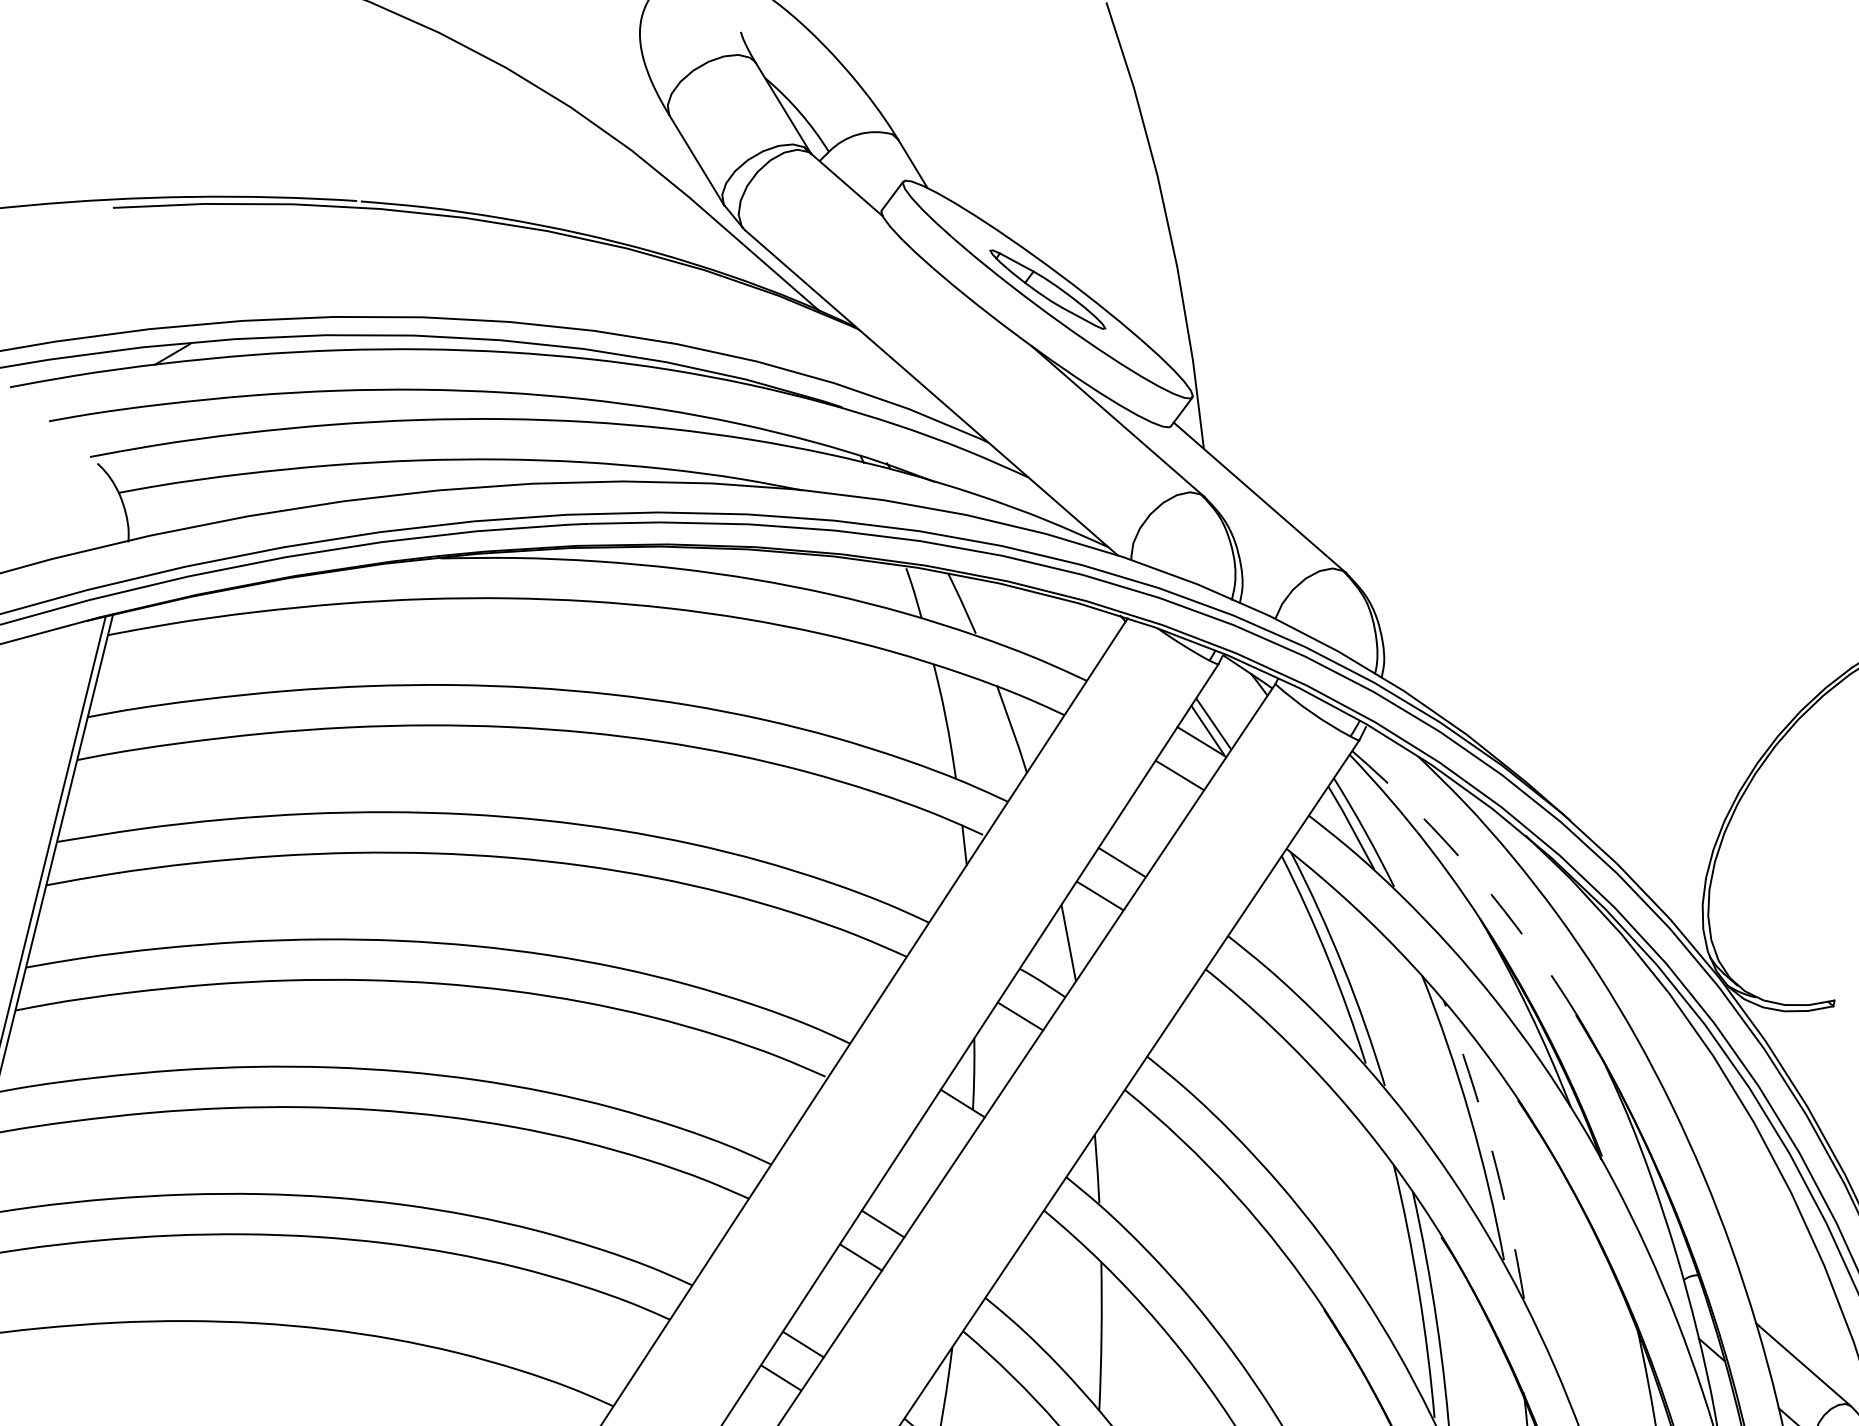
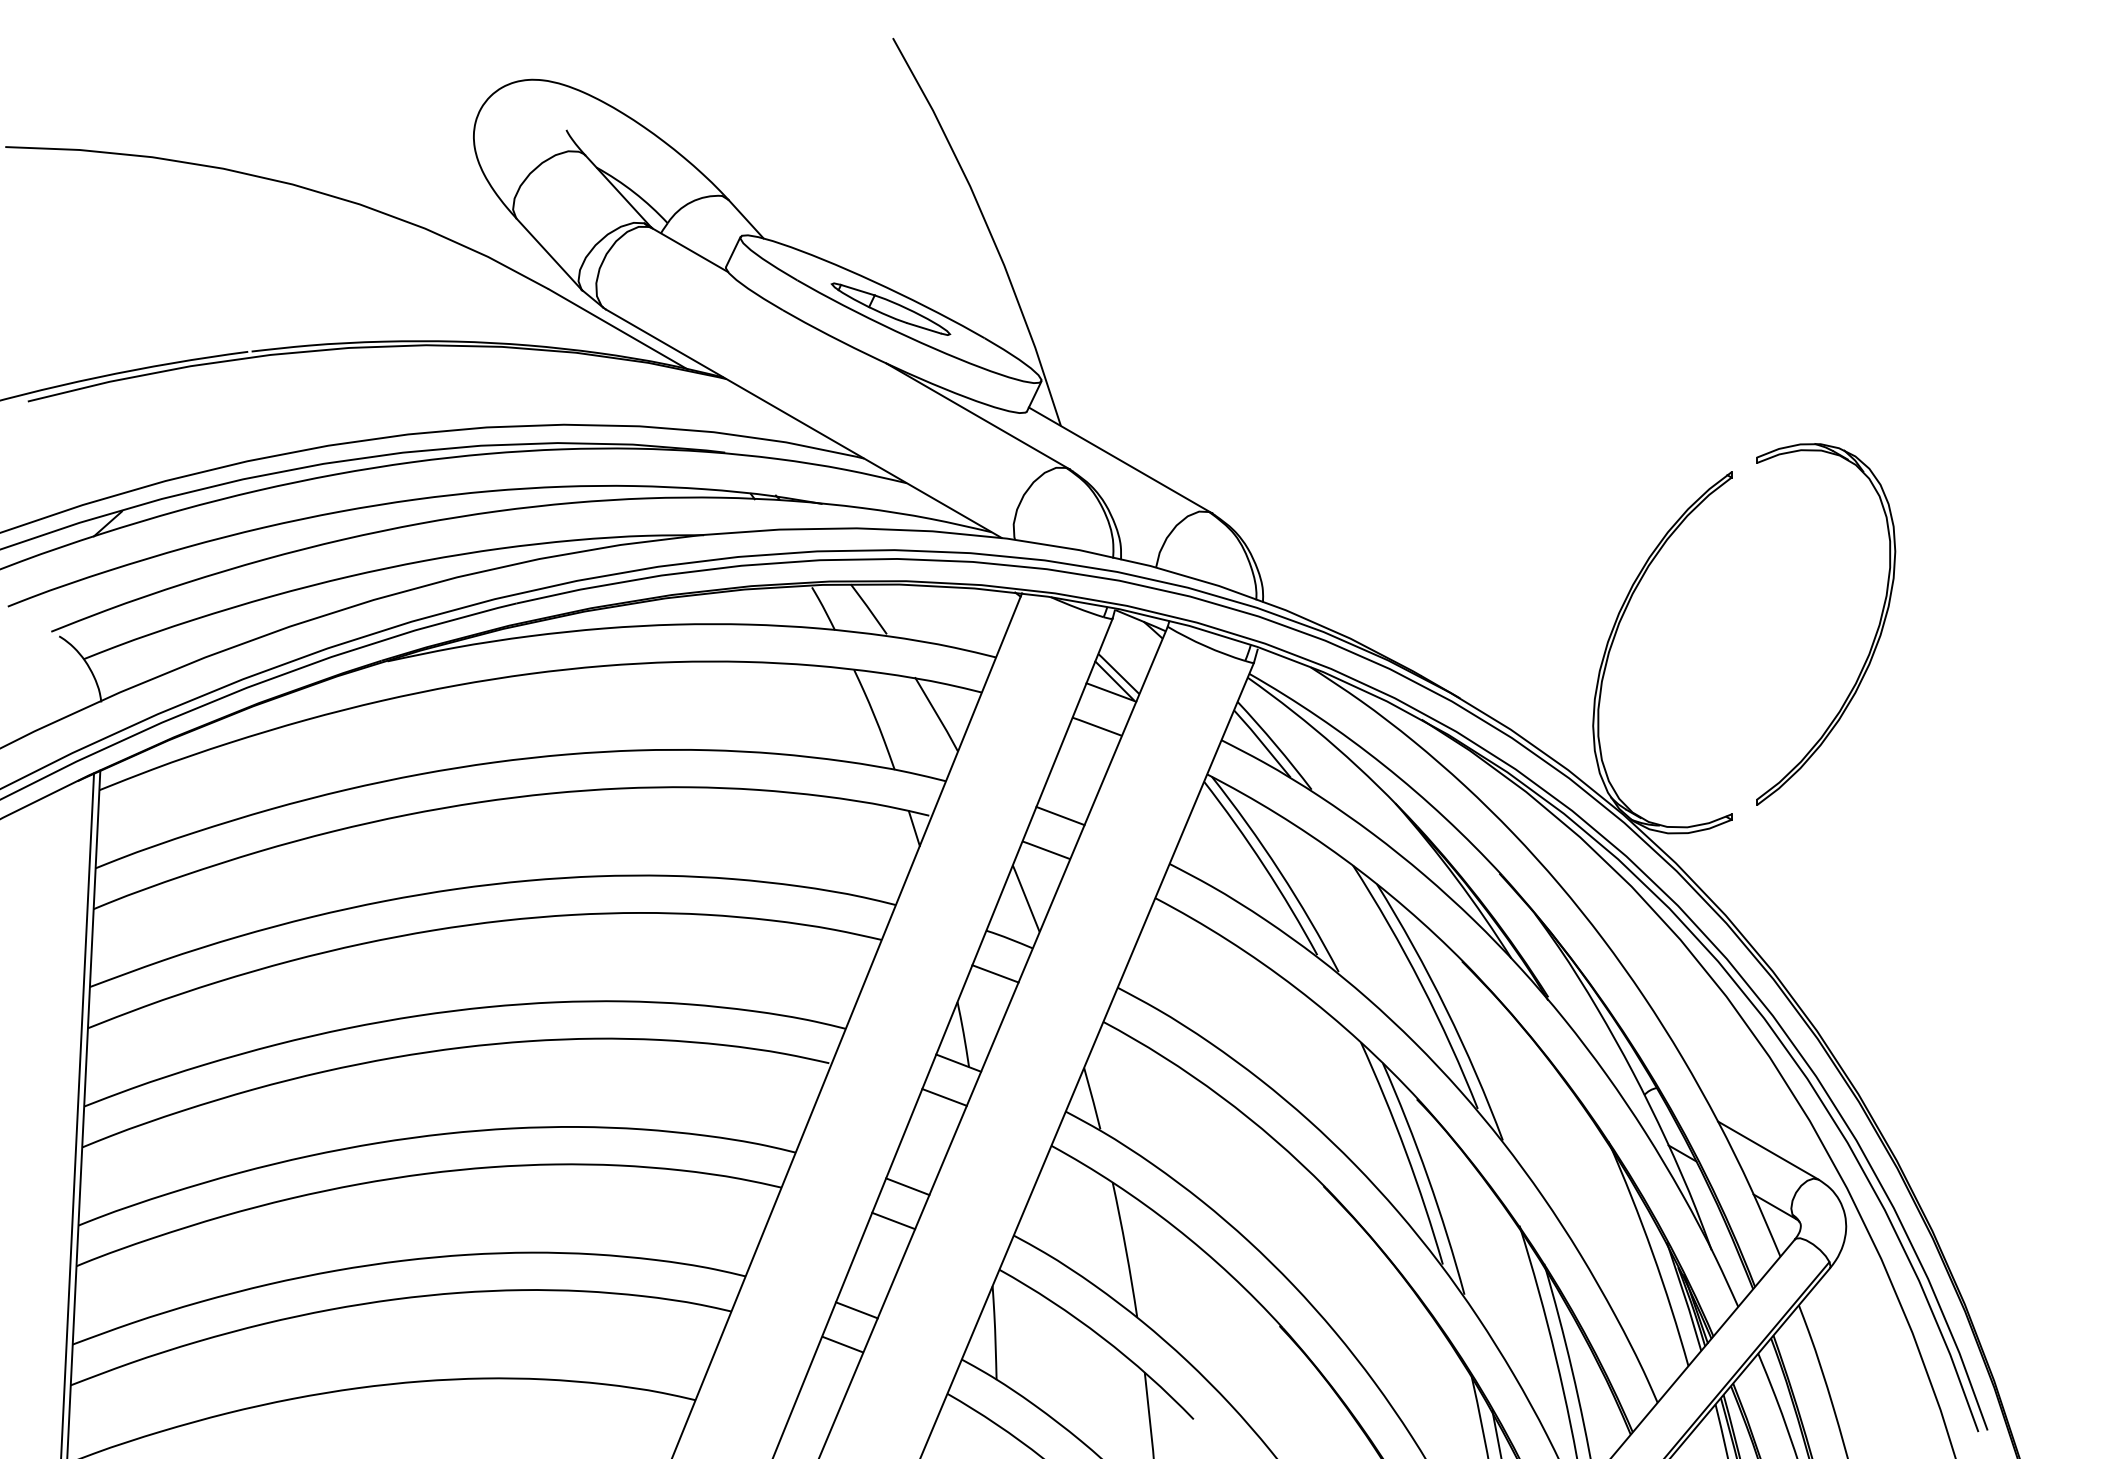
arc: (1475, 876) -> (1383, 765), dashed -> solid
line: (940, 1137) -> (944, 1097), added
arc: (1491, 1148) -> (1446, 1009), dashed -> solid

